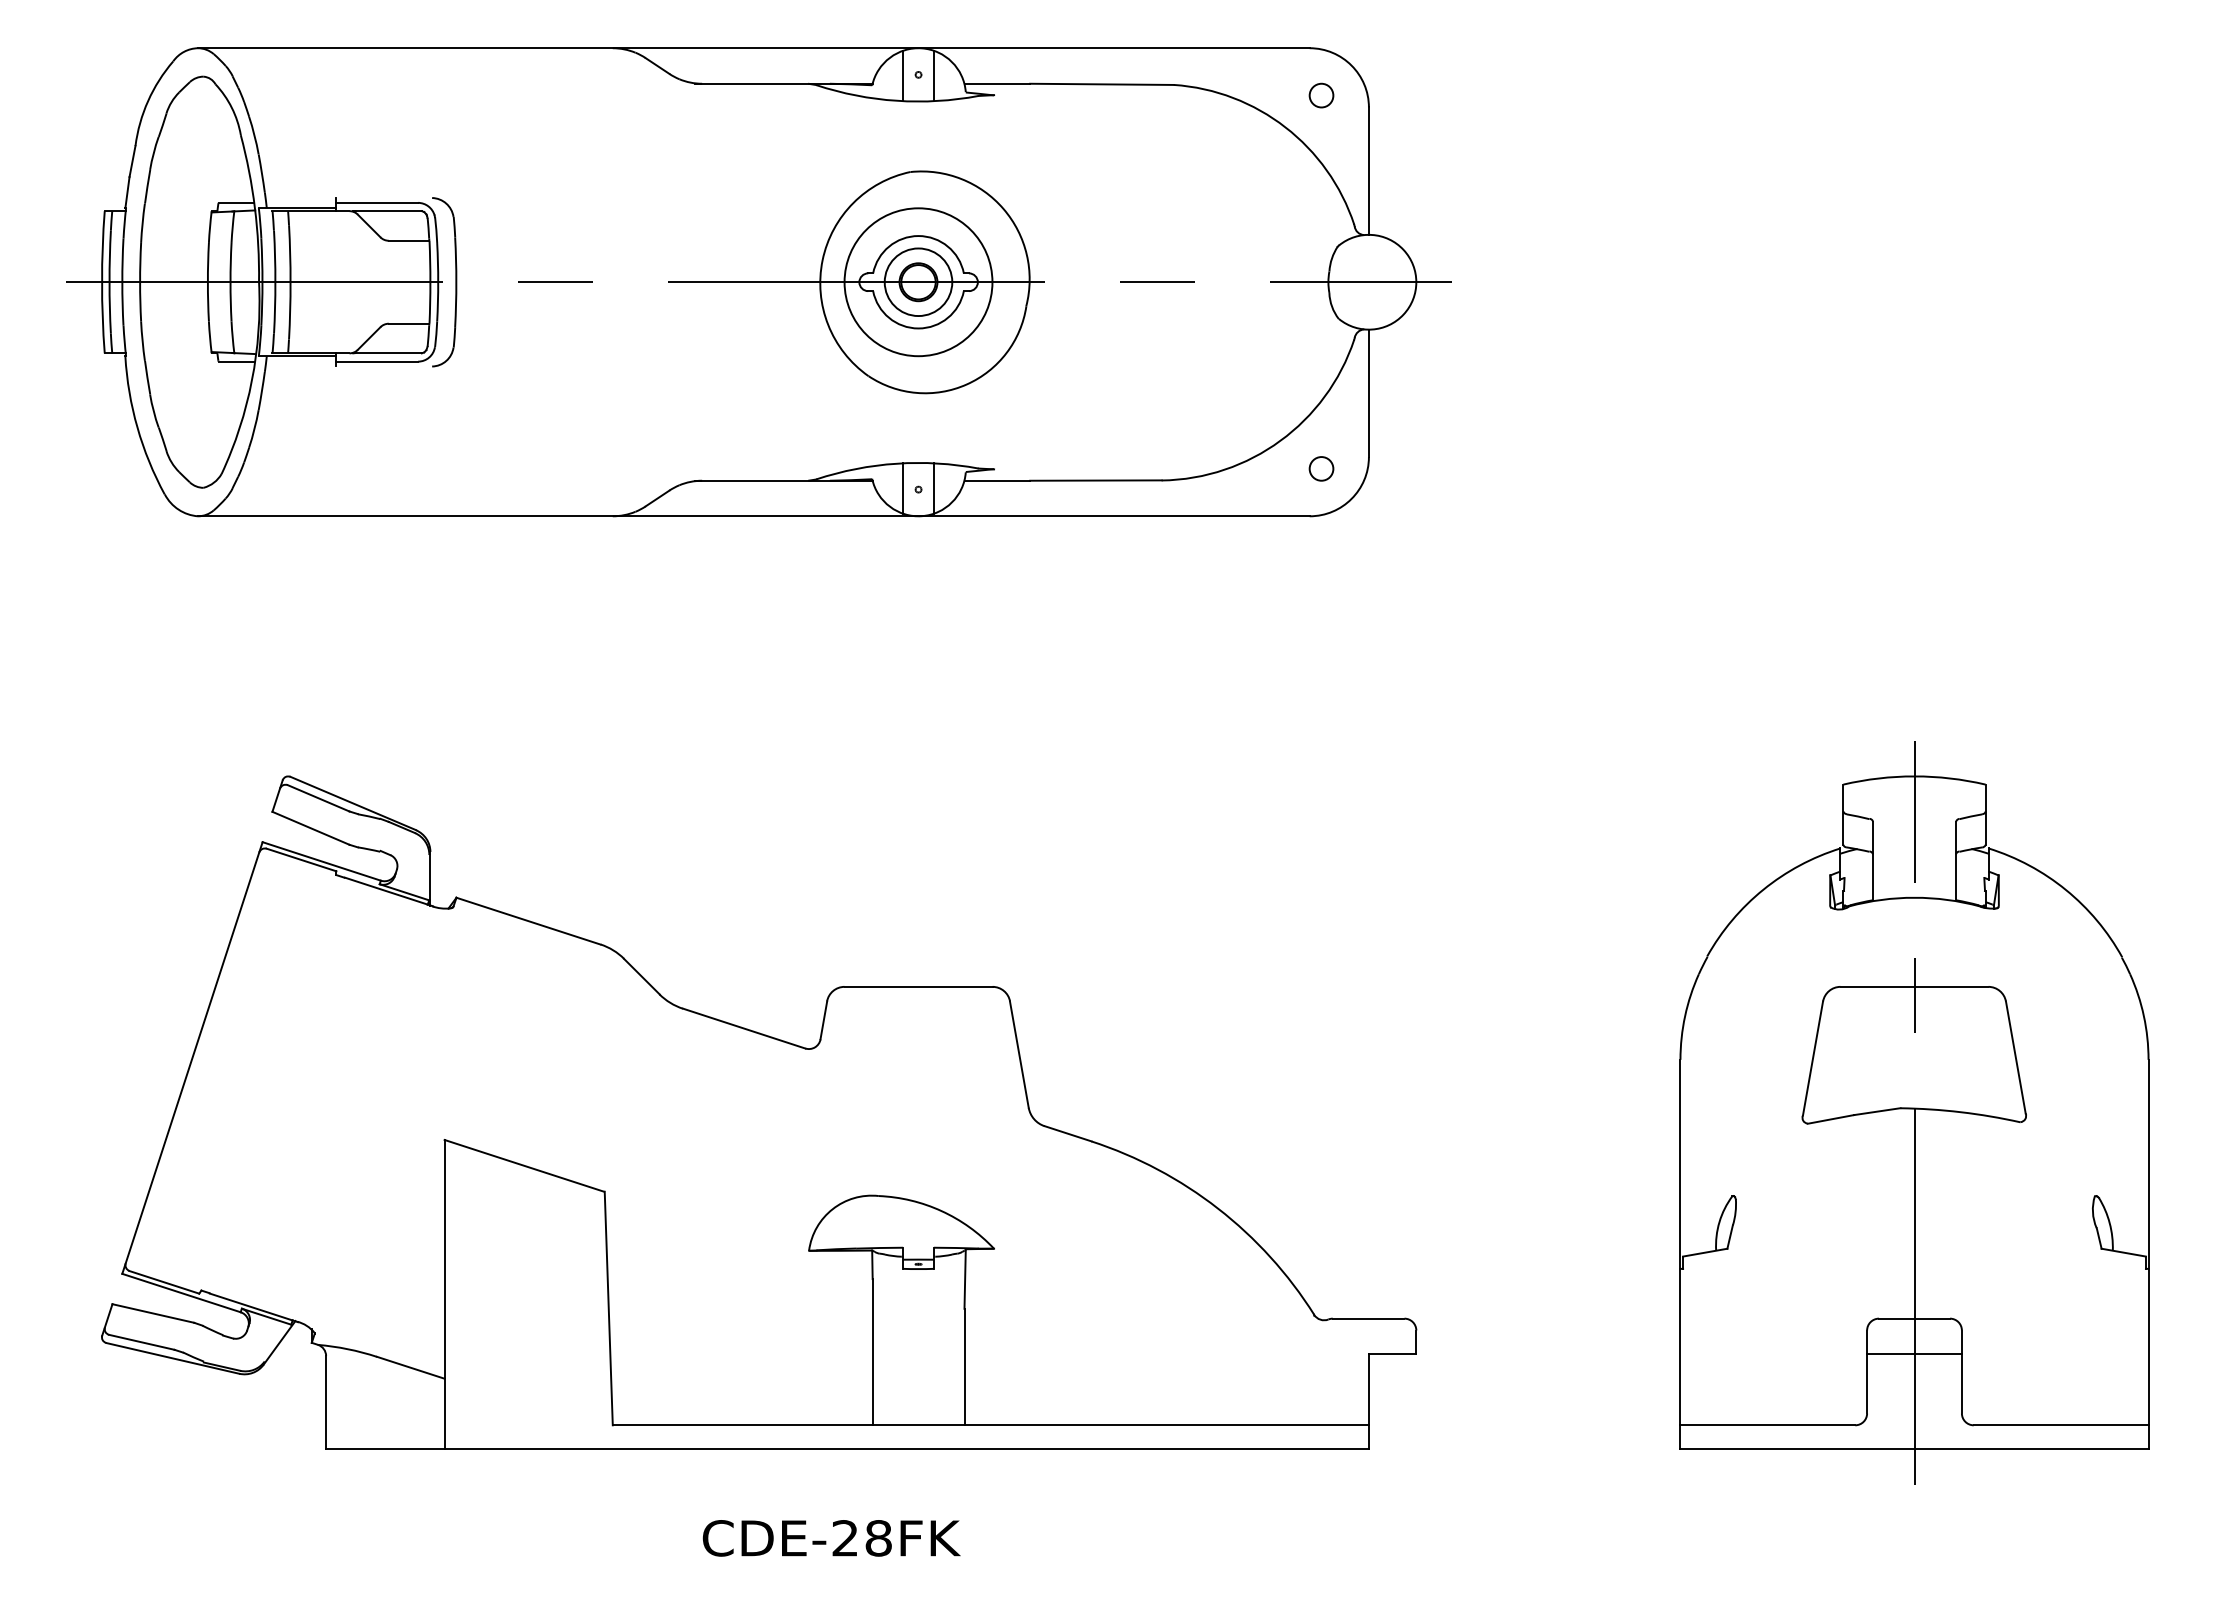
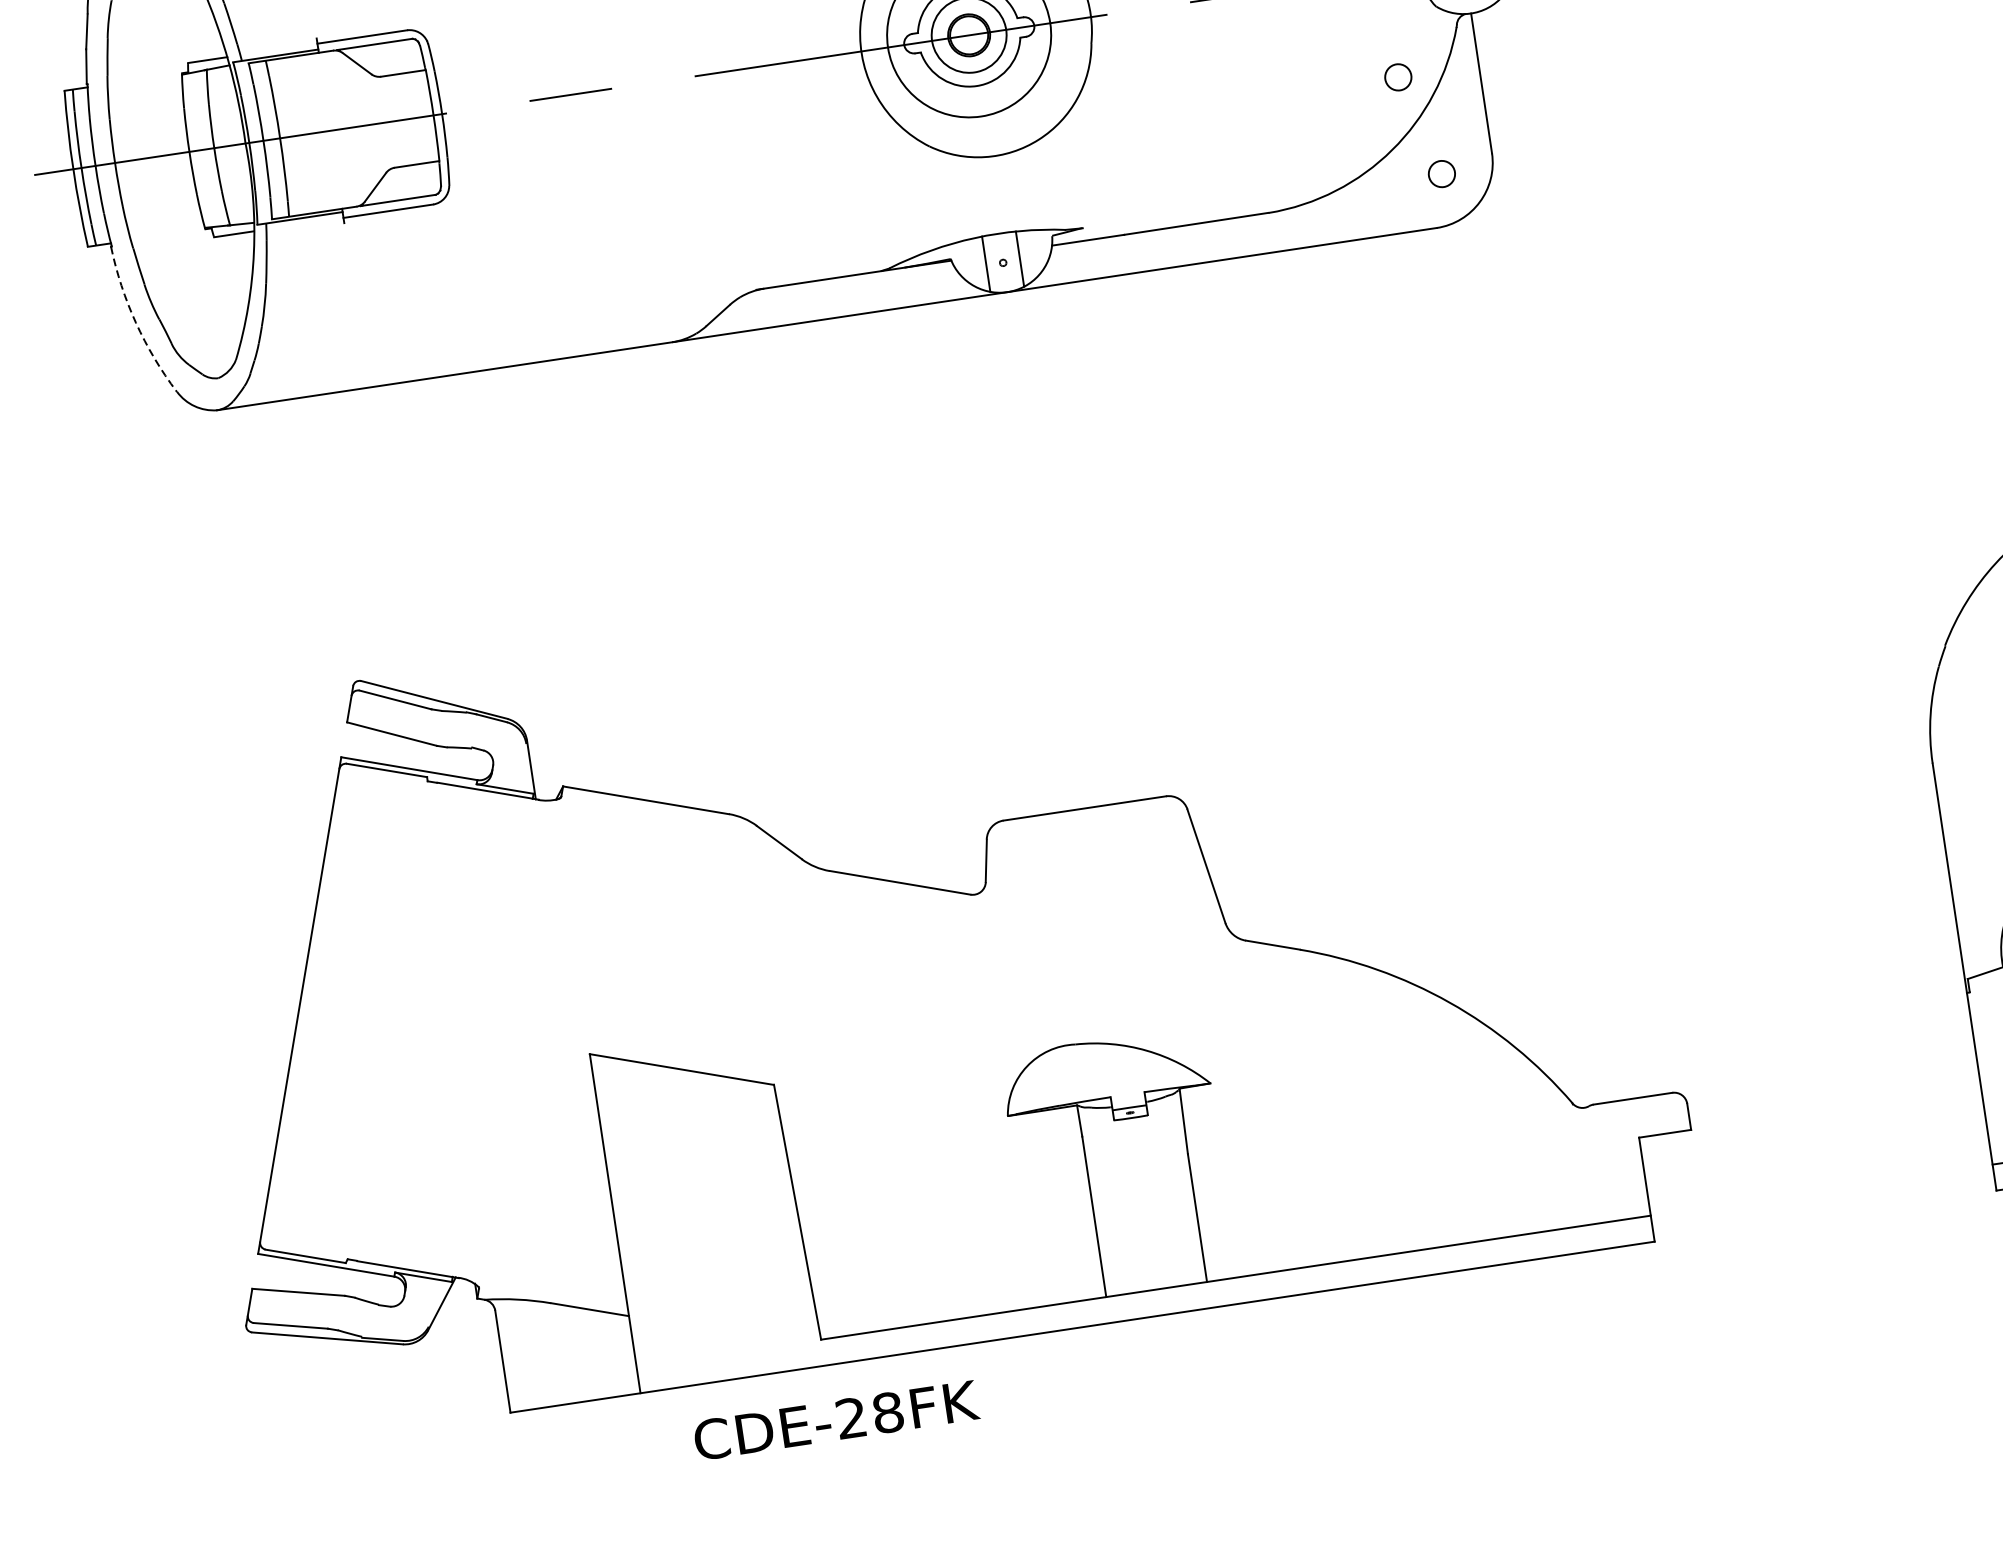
part: (455, 282) -> (461, 111), removed
circle: (1295, 376) -> (1398, 76), added
arc: (137, 427) -> (136, 322), solid -> dashed
text: (831, 1538) -> (836, 1420), moved

